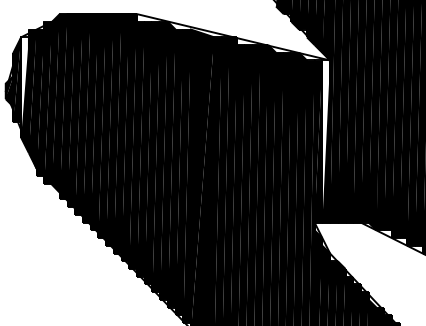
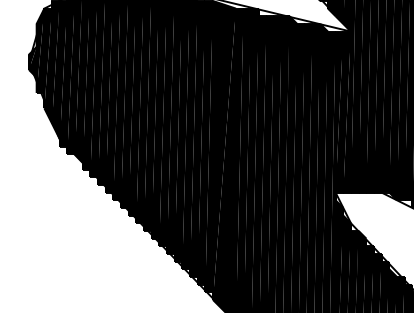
fill: (24, 87) -> (47, 58), added
fill: (326, 141) -> (347, 112), added

